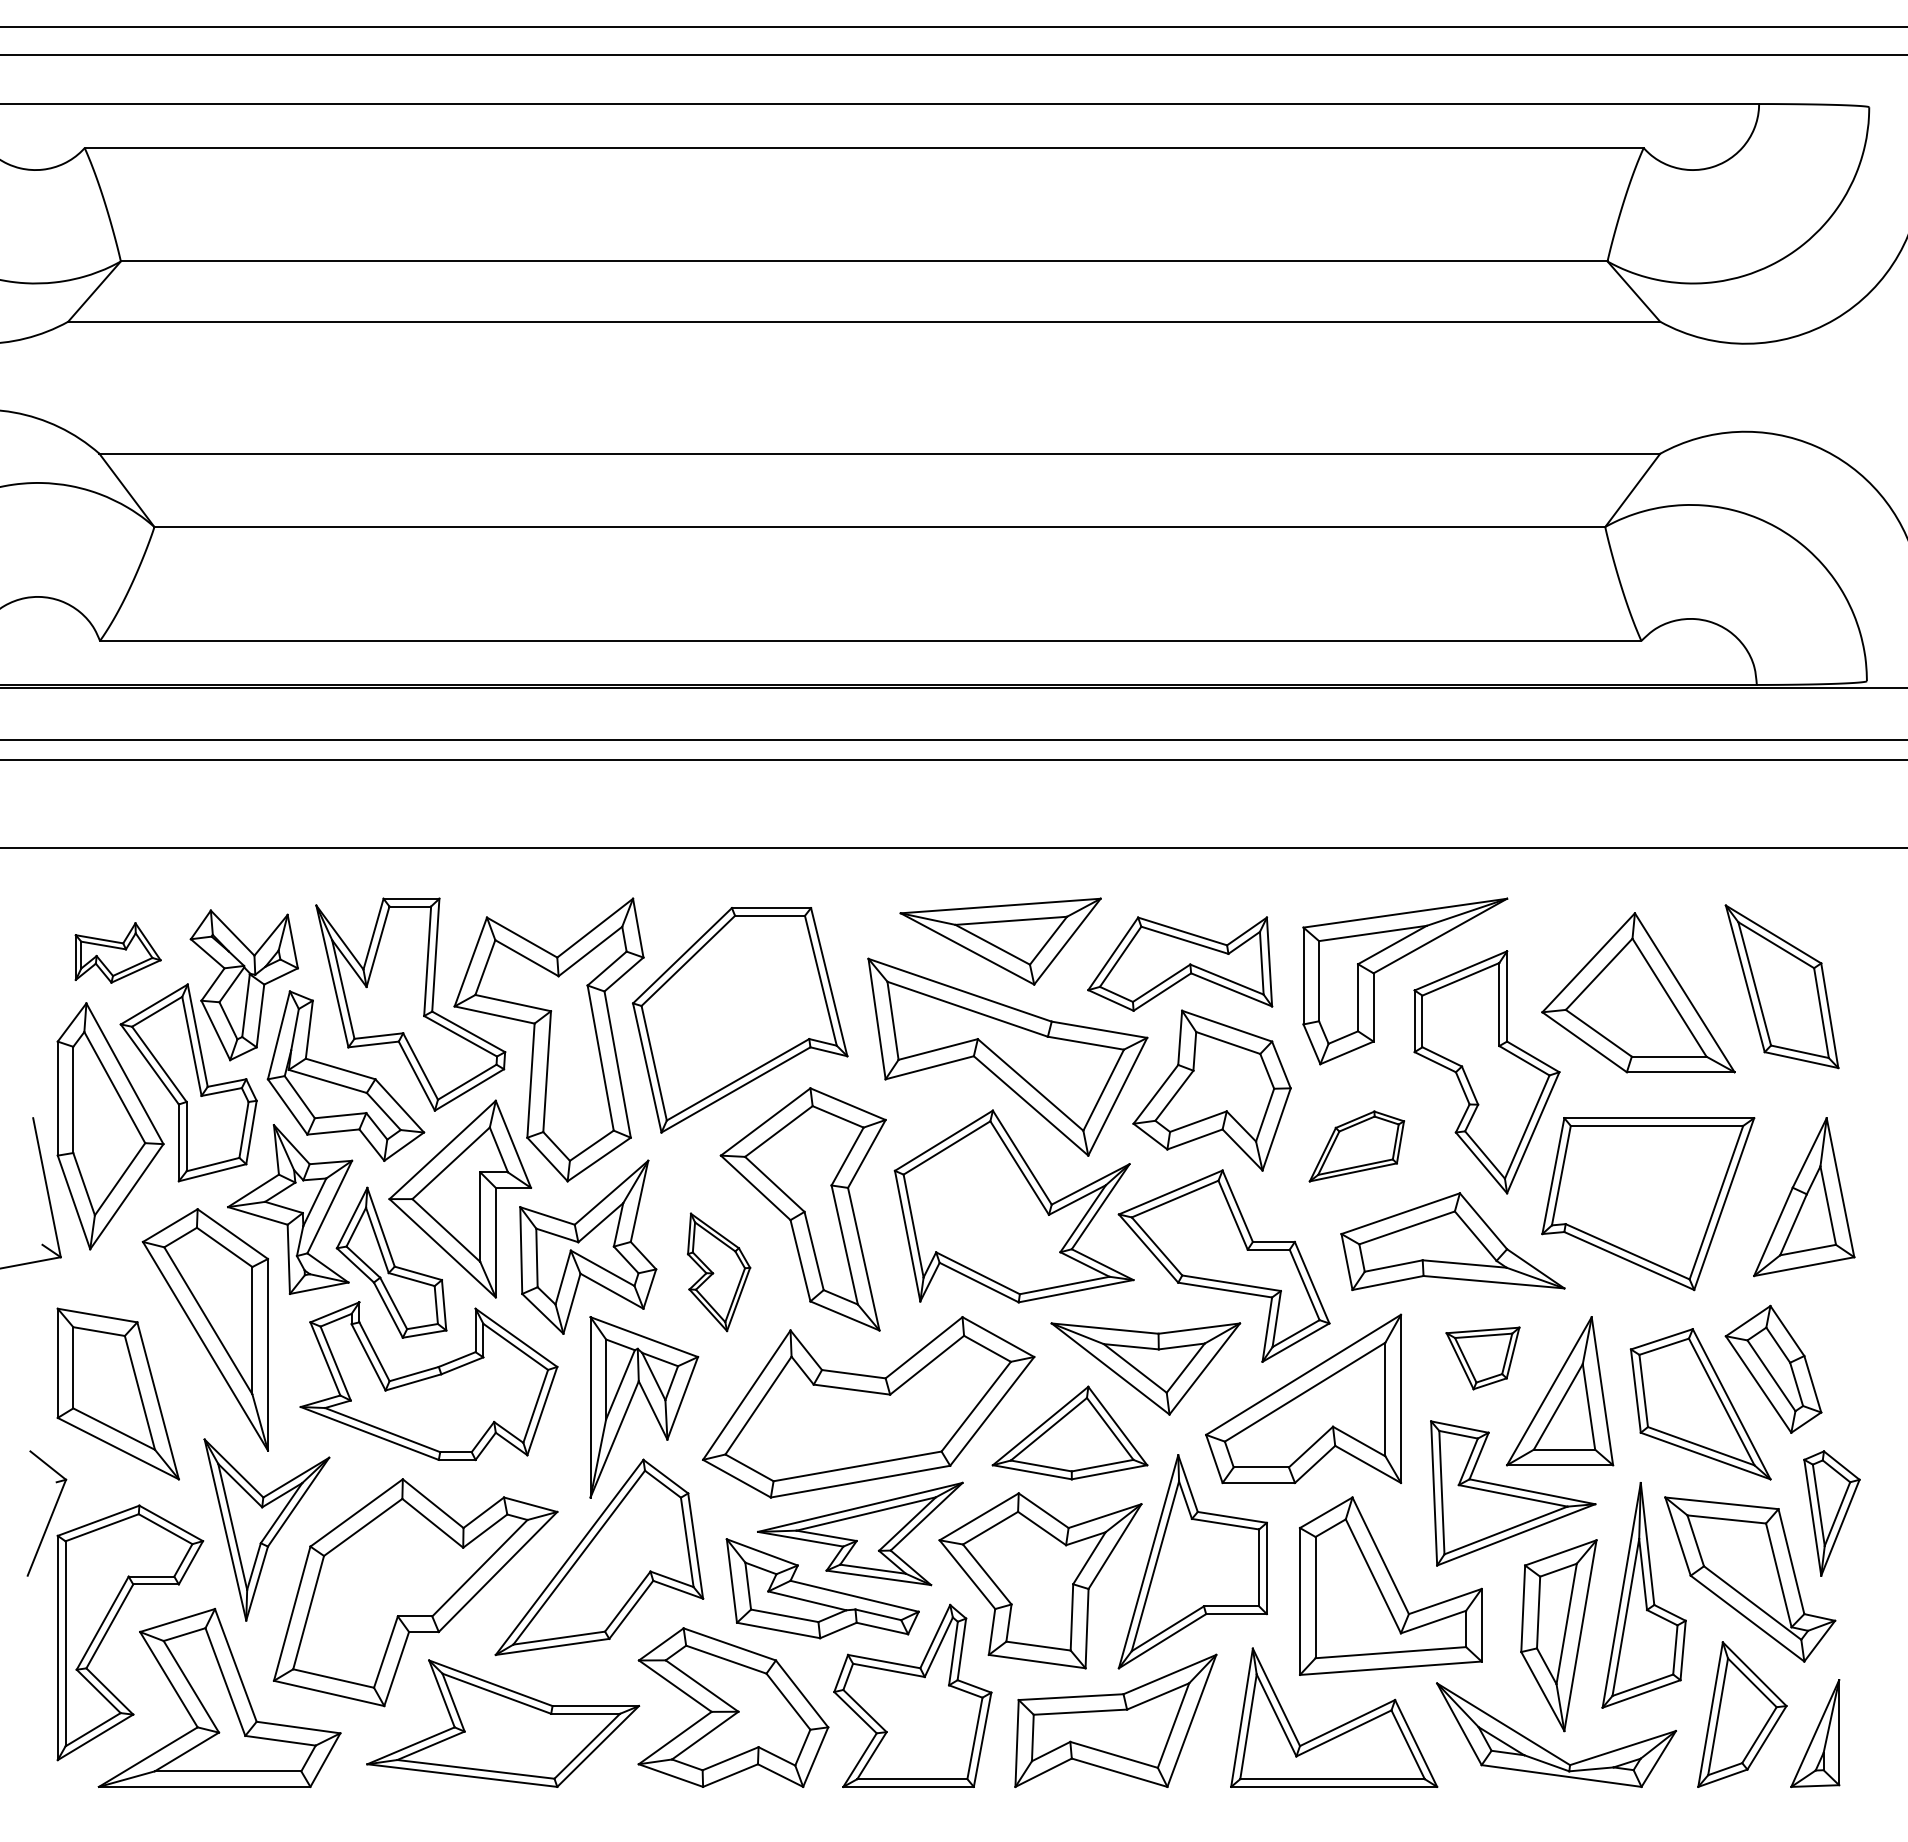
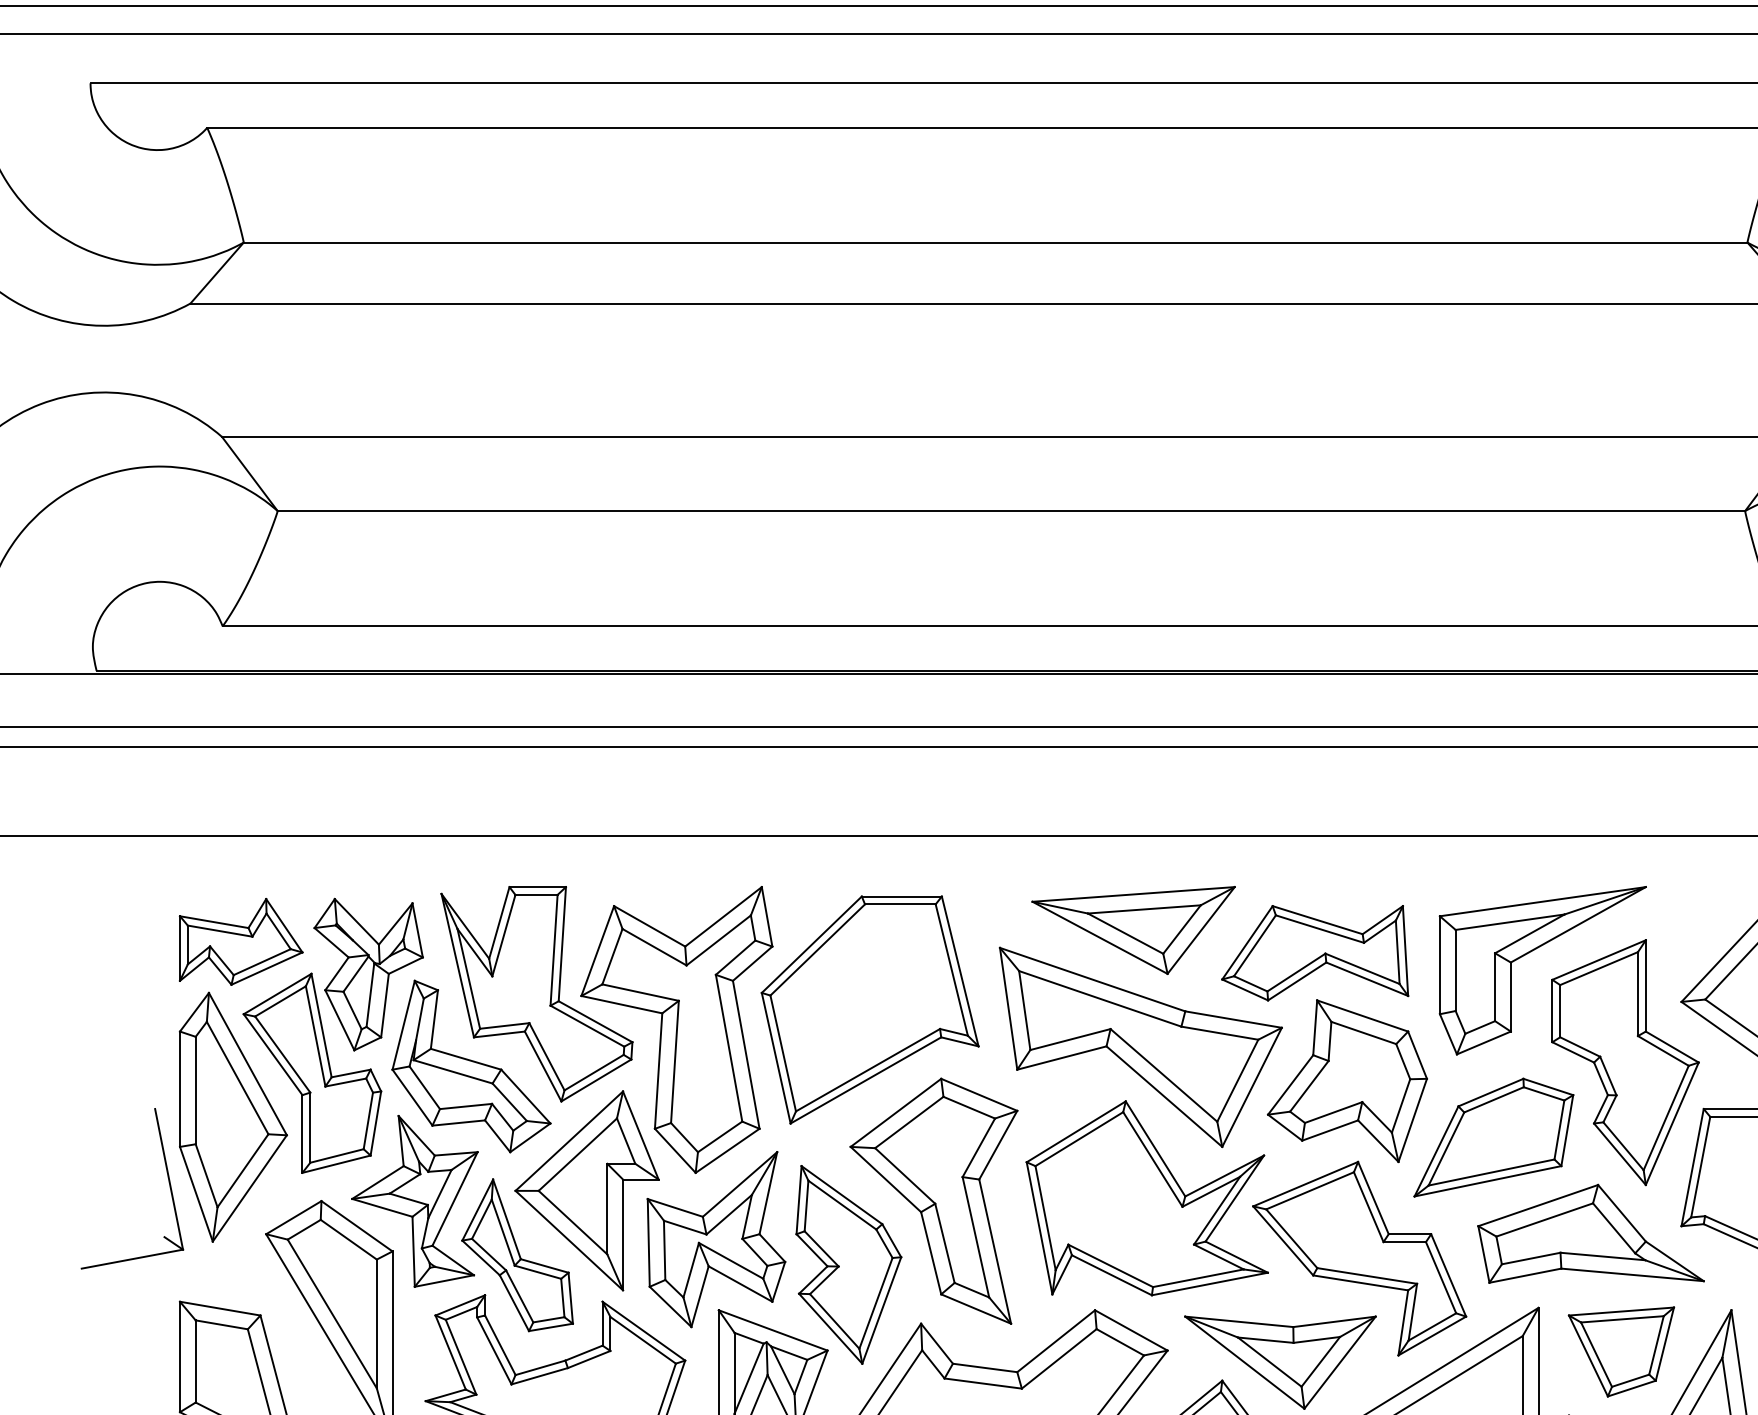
part: (117, 952) -> (240, 941), size x1.43
part: (1356, 1146) -> (1493, 1137), size x1.67
part: (718, 1272) -> (848, 1265), size x1.67
part: (1482, 1358) -> (1620, 1352), size x1.43

